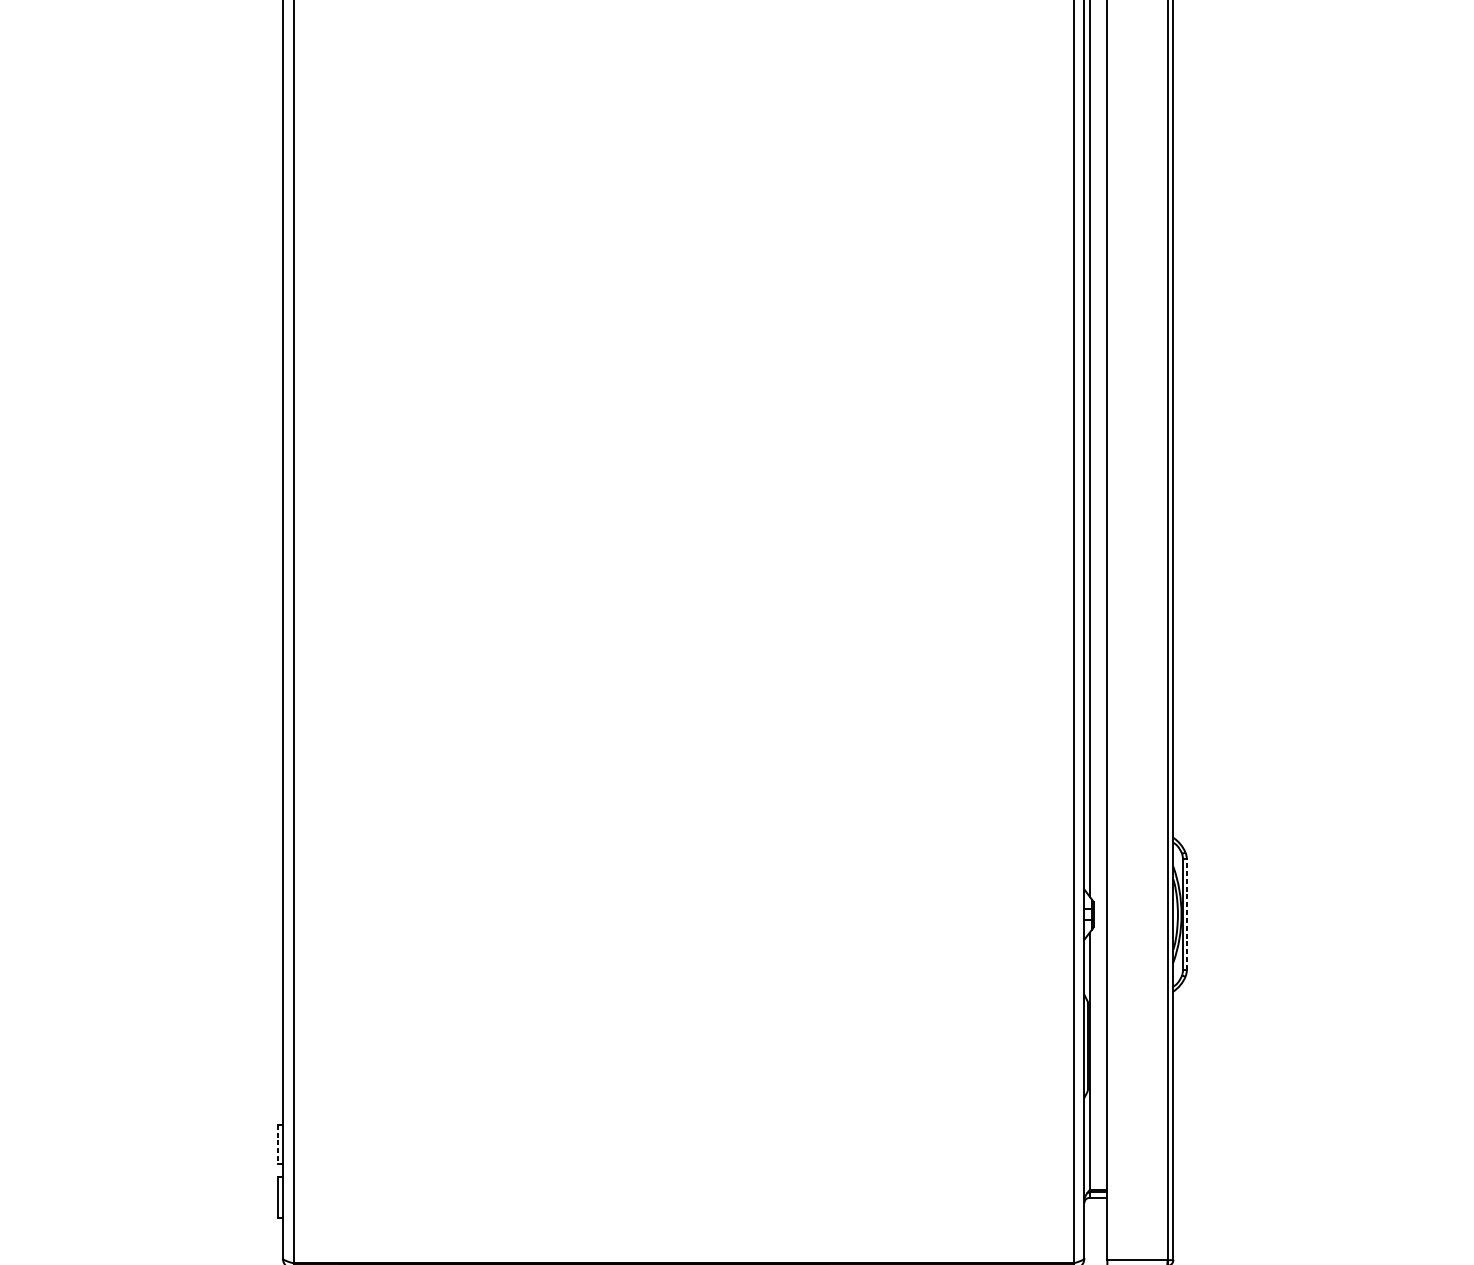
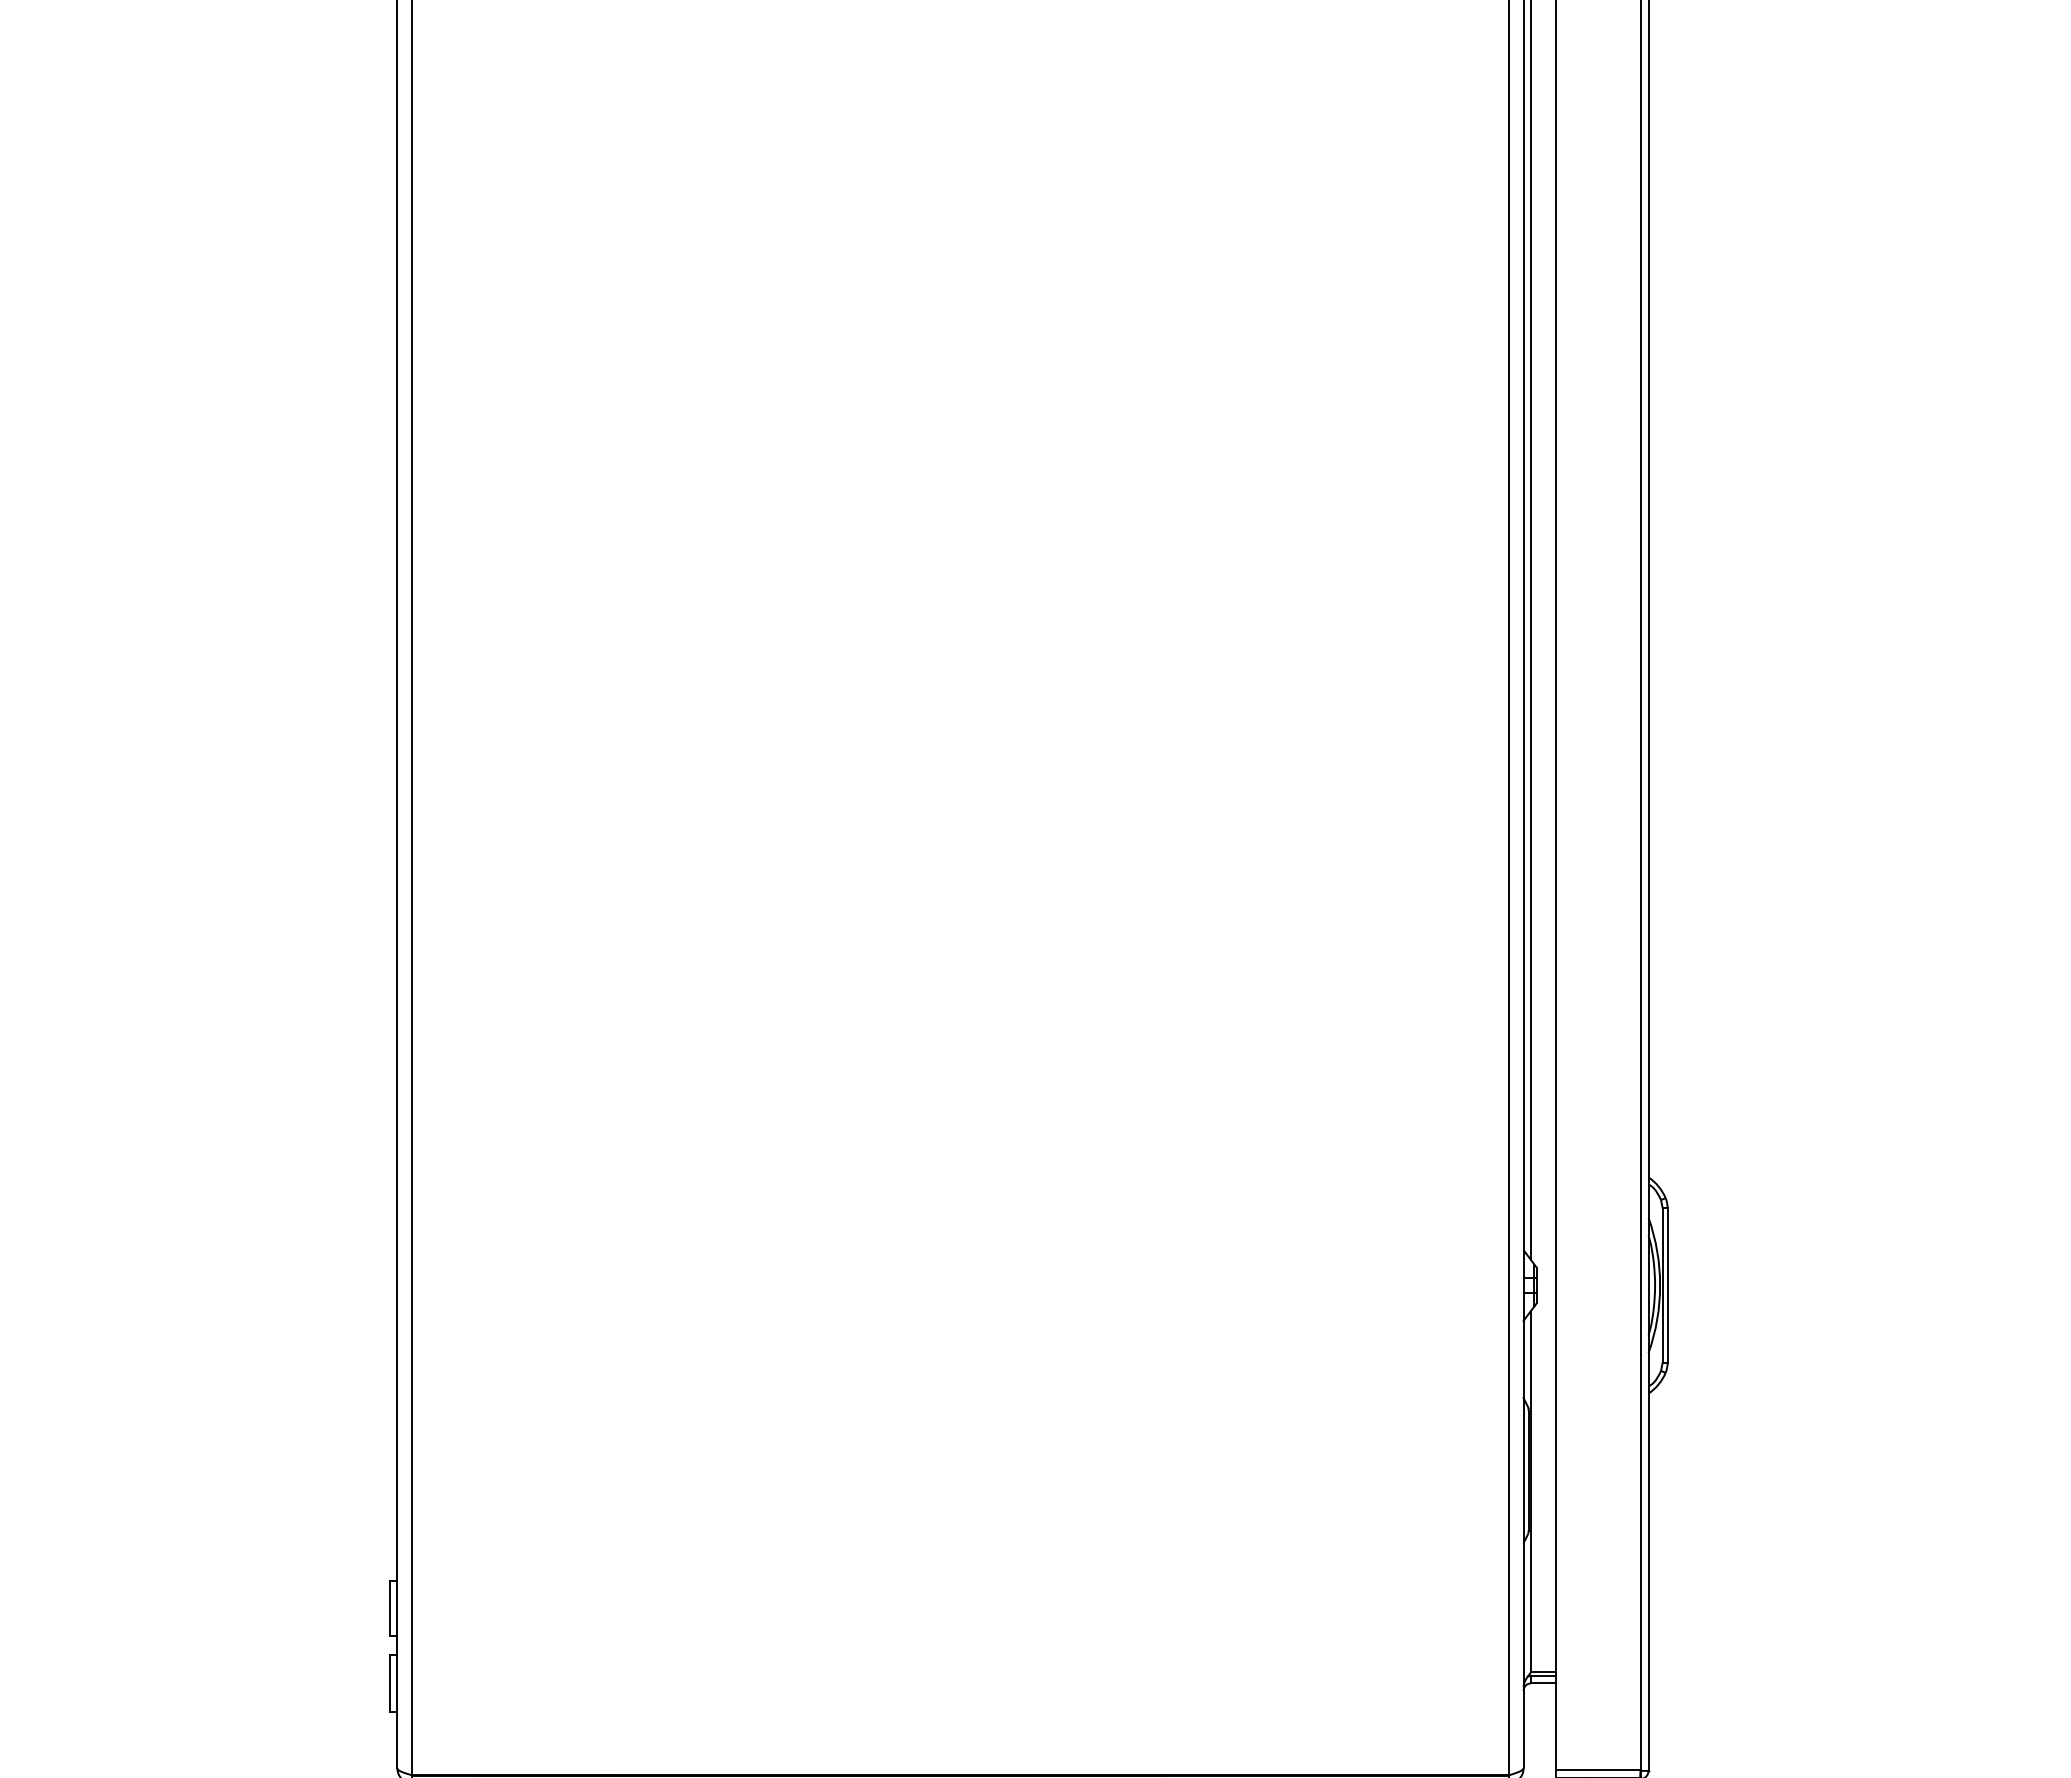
line: (1186, 914) -> (1667, 1285), dashed -> solid
line: (277, 1144) -> (389, 1608), dashed -> solid

